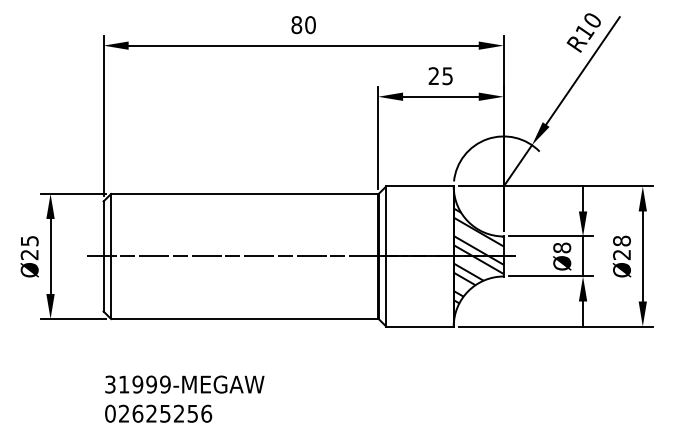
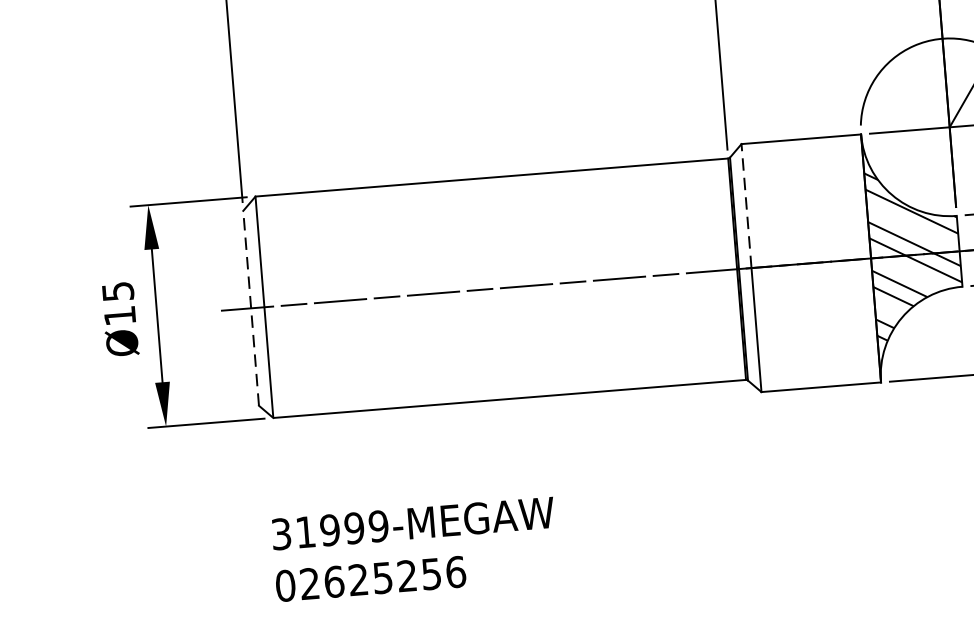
line: (386, 220) -> (746, 204), solid -> dashed
text: (29, 255) -> (119, 317), Ø25 -> Ø15
line: (103, 256) -> (250, 308), solid -> dashed

